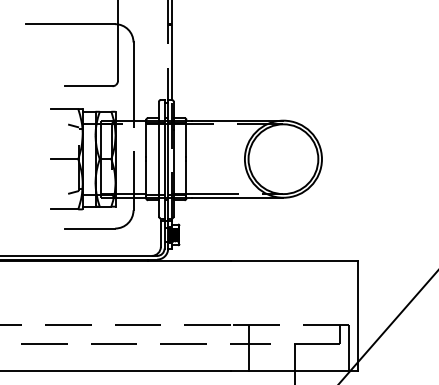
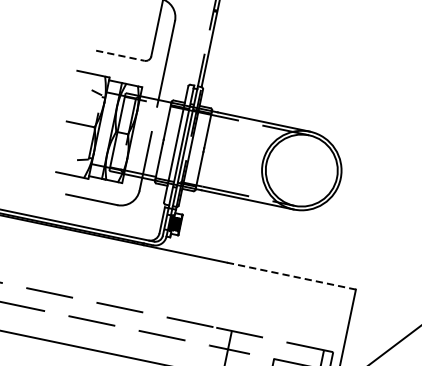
line: (88, 86) -> (120, 56), solid -> dashed
line: (294, 261) -> (291, 276), solid -> dashed

